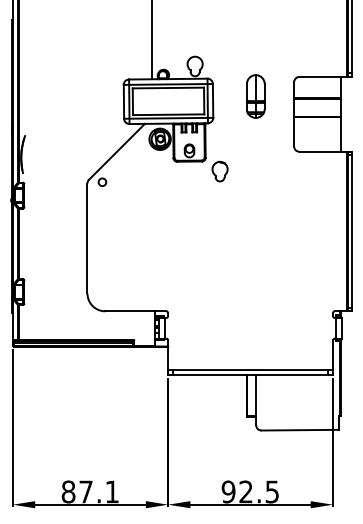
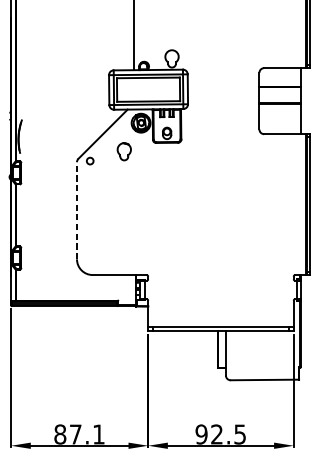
part: (255, 96) -> (225, 85), removed
part: (219, 171) -> (123, 151), moved
line: (87, 238) -> (77, 210), solid -> dashed

